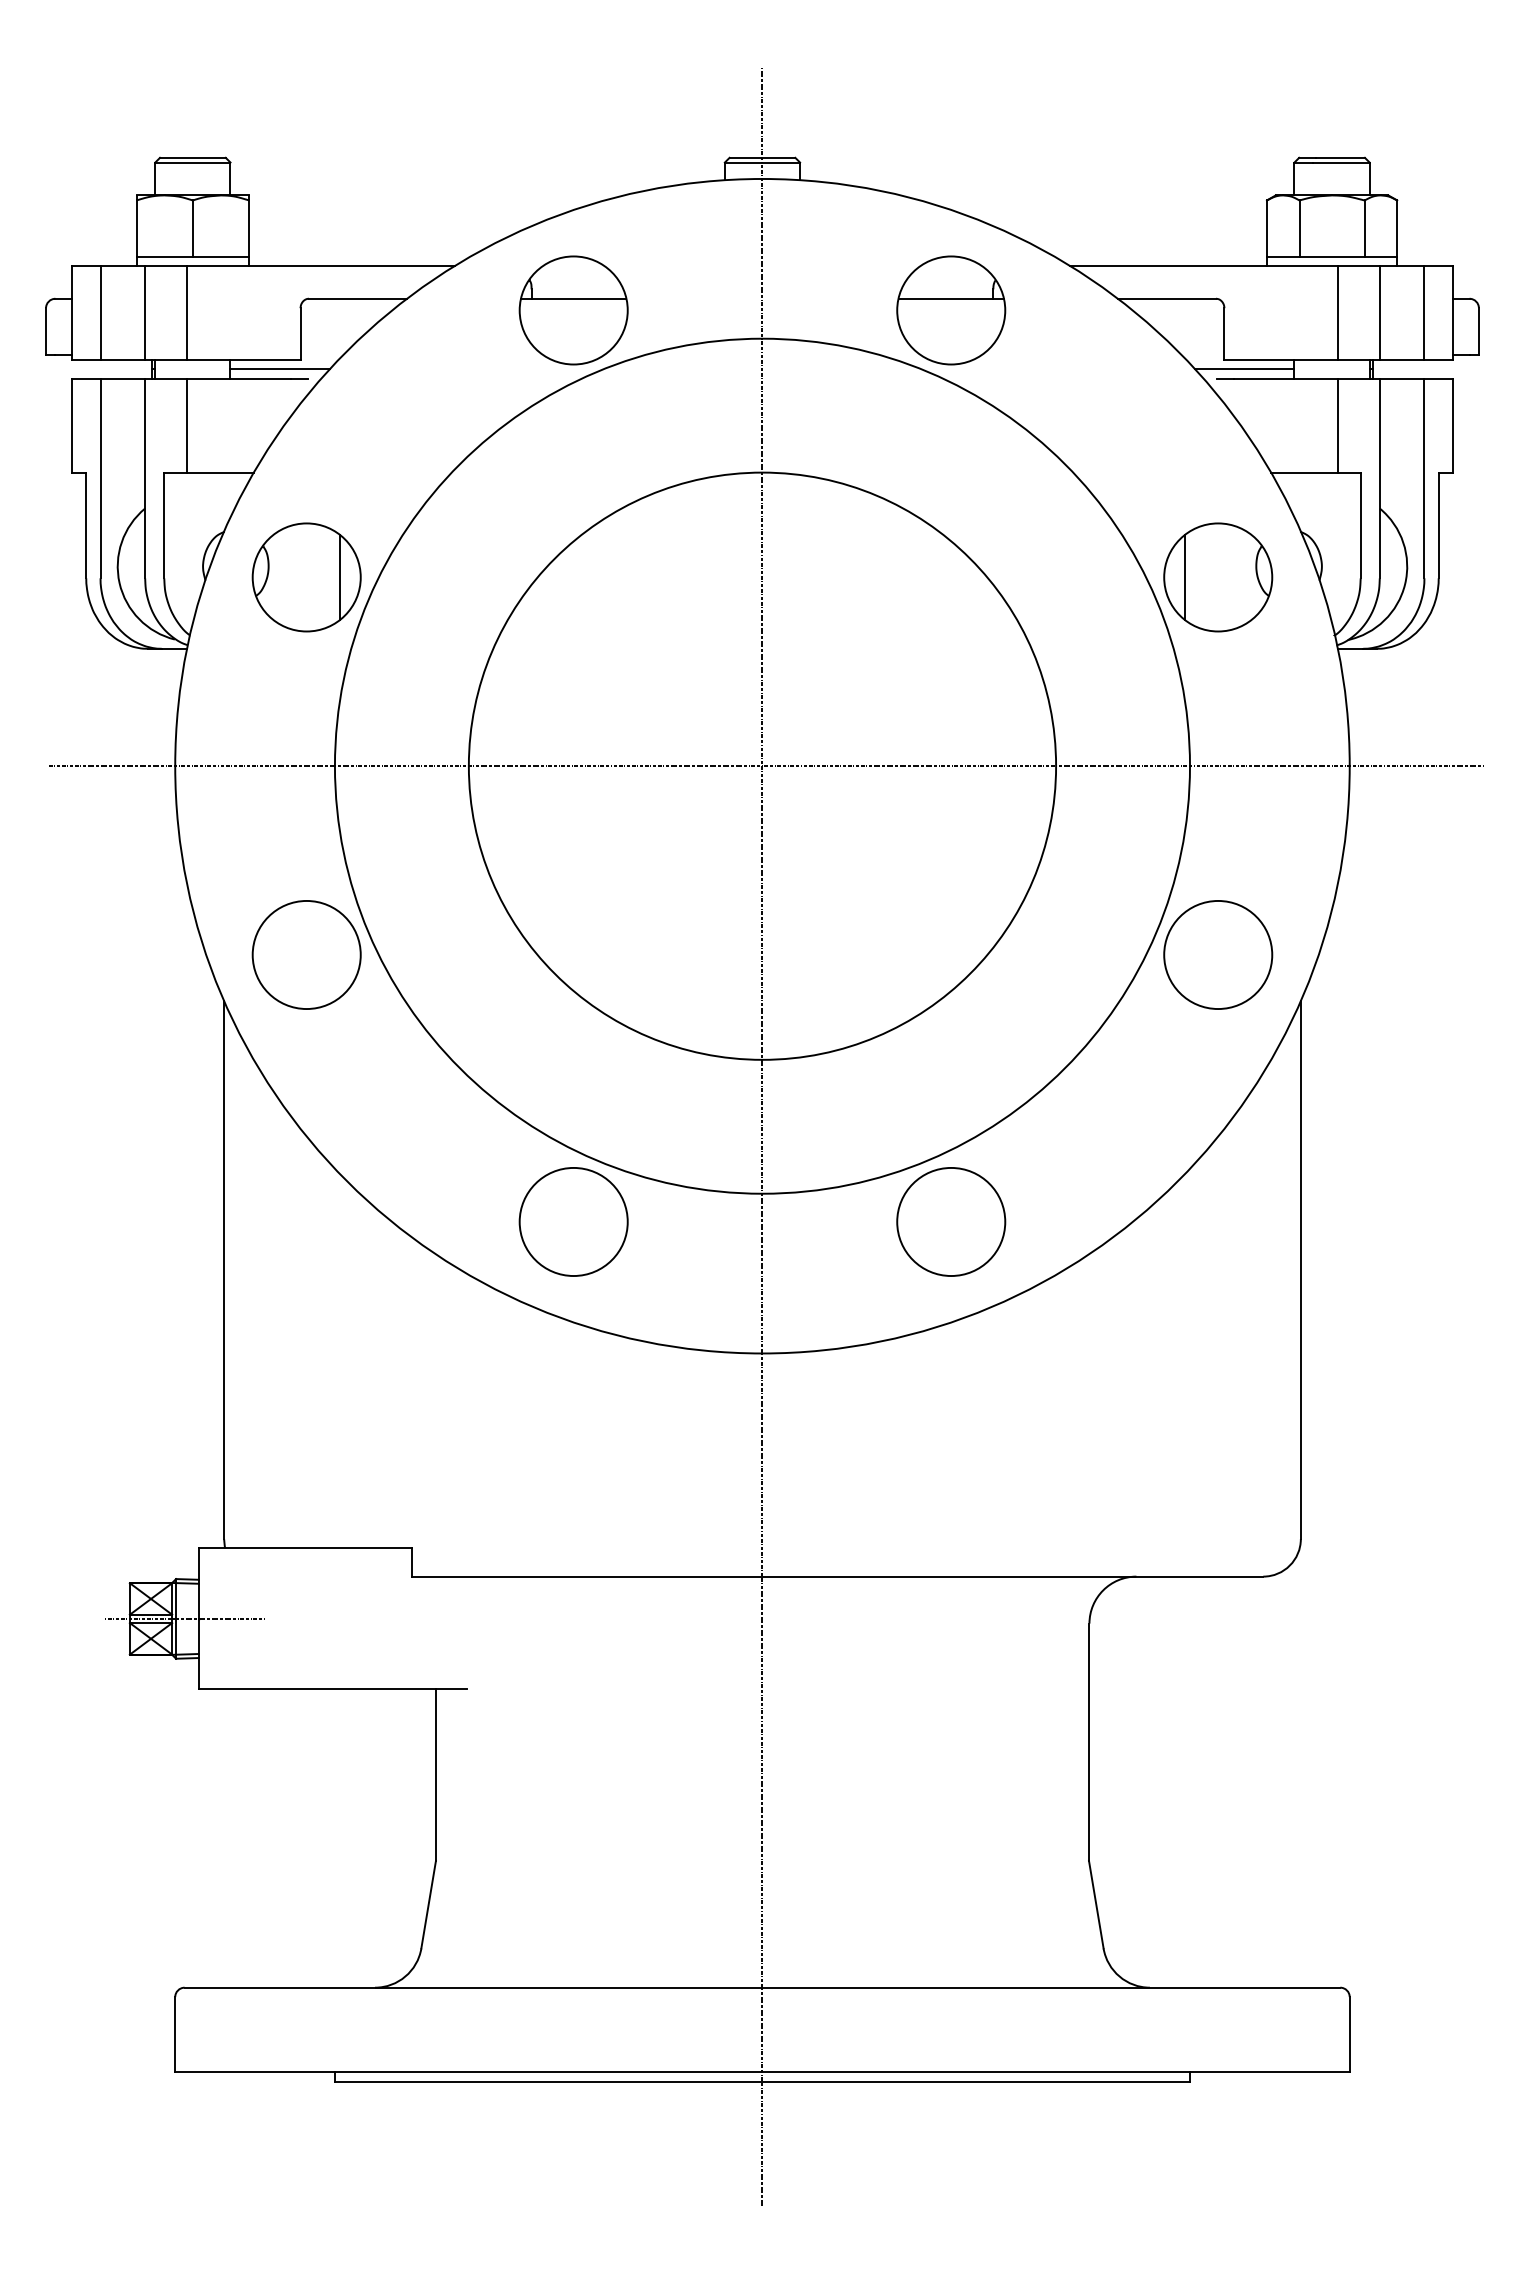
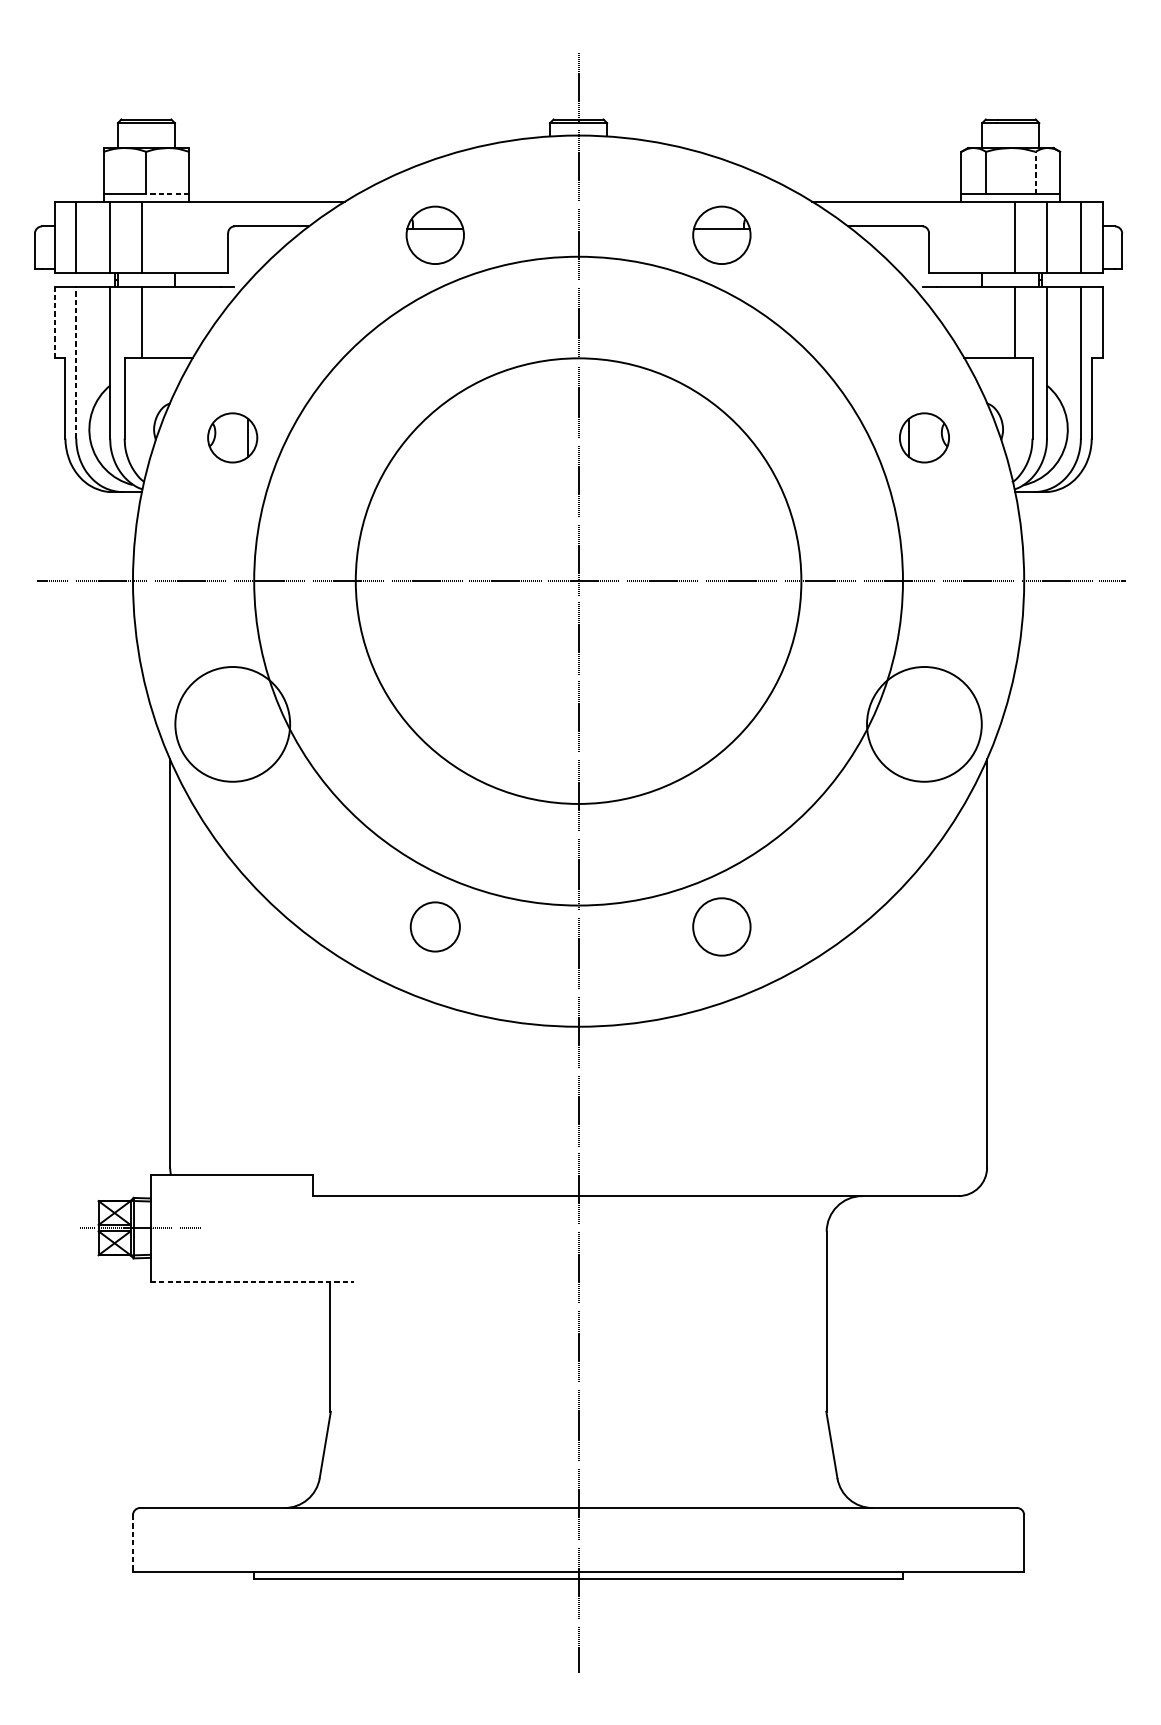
line: (1364, 227) -> (1035, 172), solid -> dashed
line: (220, 256) -> (167, 194), solid -> dashed
part: (573, 310) -> (435, 235), size x0.7
part: (951, 310) -> (722, 235), size x0.7
line: (279, 369) -> (212, 280), removed
line: (1244, 369) -> (944, 280), removed
line: (71, 425) -> (54, 322), solid -> dashed
line: (100, 478) -> (76, 362), solid -> dashed
part: (306, 577) -> (232, 437), size x0.6
part: (1218, 577) -> (924, 437), size x0.6
circle: (306, 954) -> (232, 724), size x1.4
circle: (1218, 954) -> (924, 724), size x1.4
circle: (573, 1221) -> (435, 926), size x0.6
circle: (951, 1221) -> (722, 926), size x0.7
line: (333, 1689) -> (253, 1281), solid -> dashed
line: (175, 2034) -> (133, 1543), solid -> dashed

